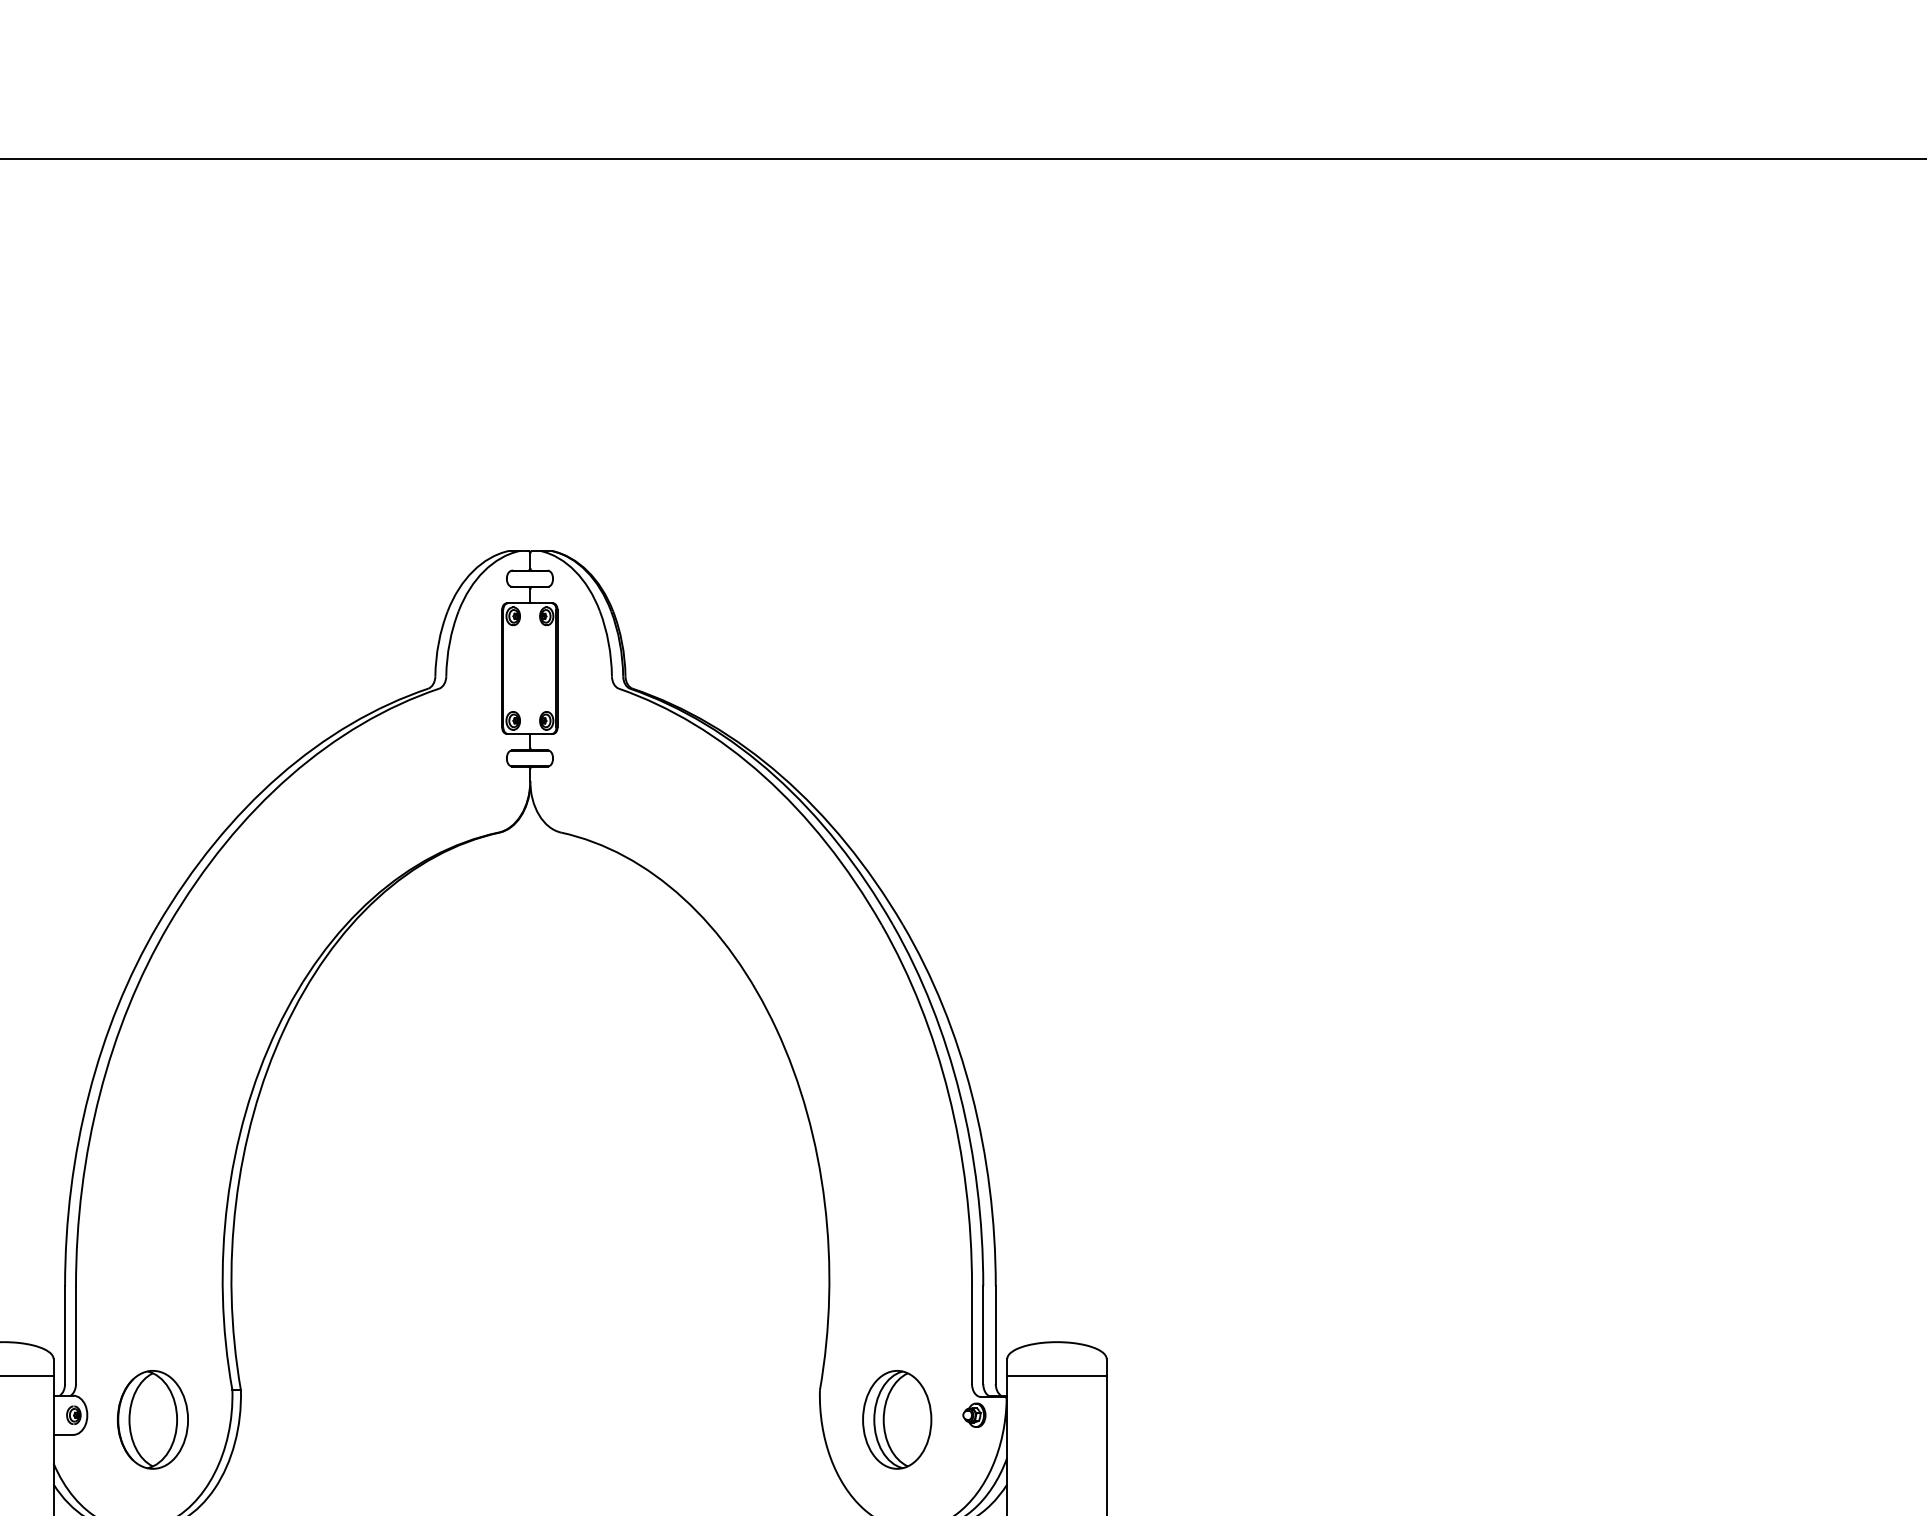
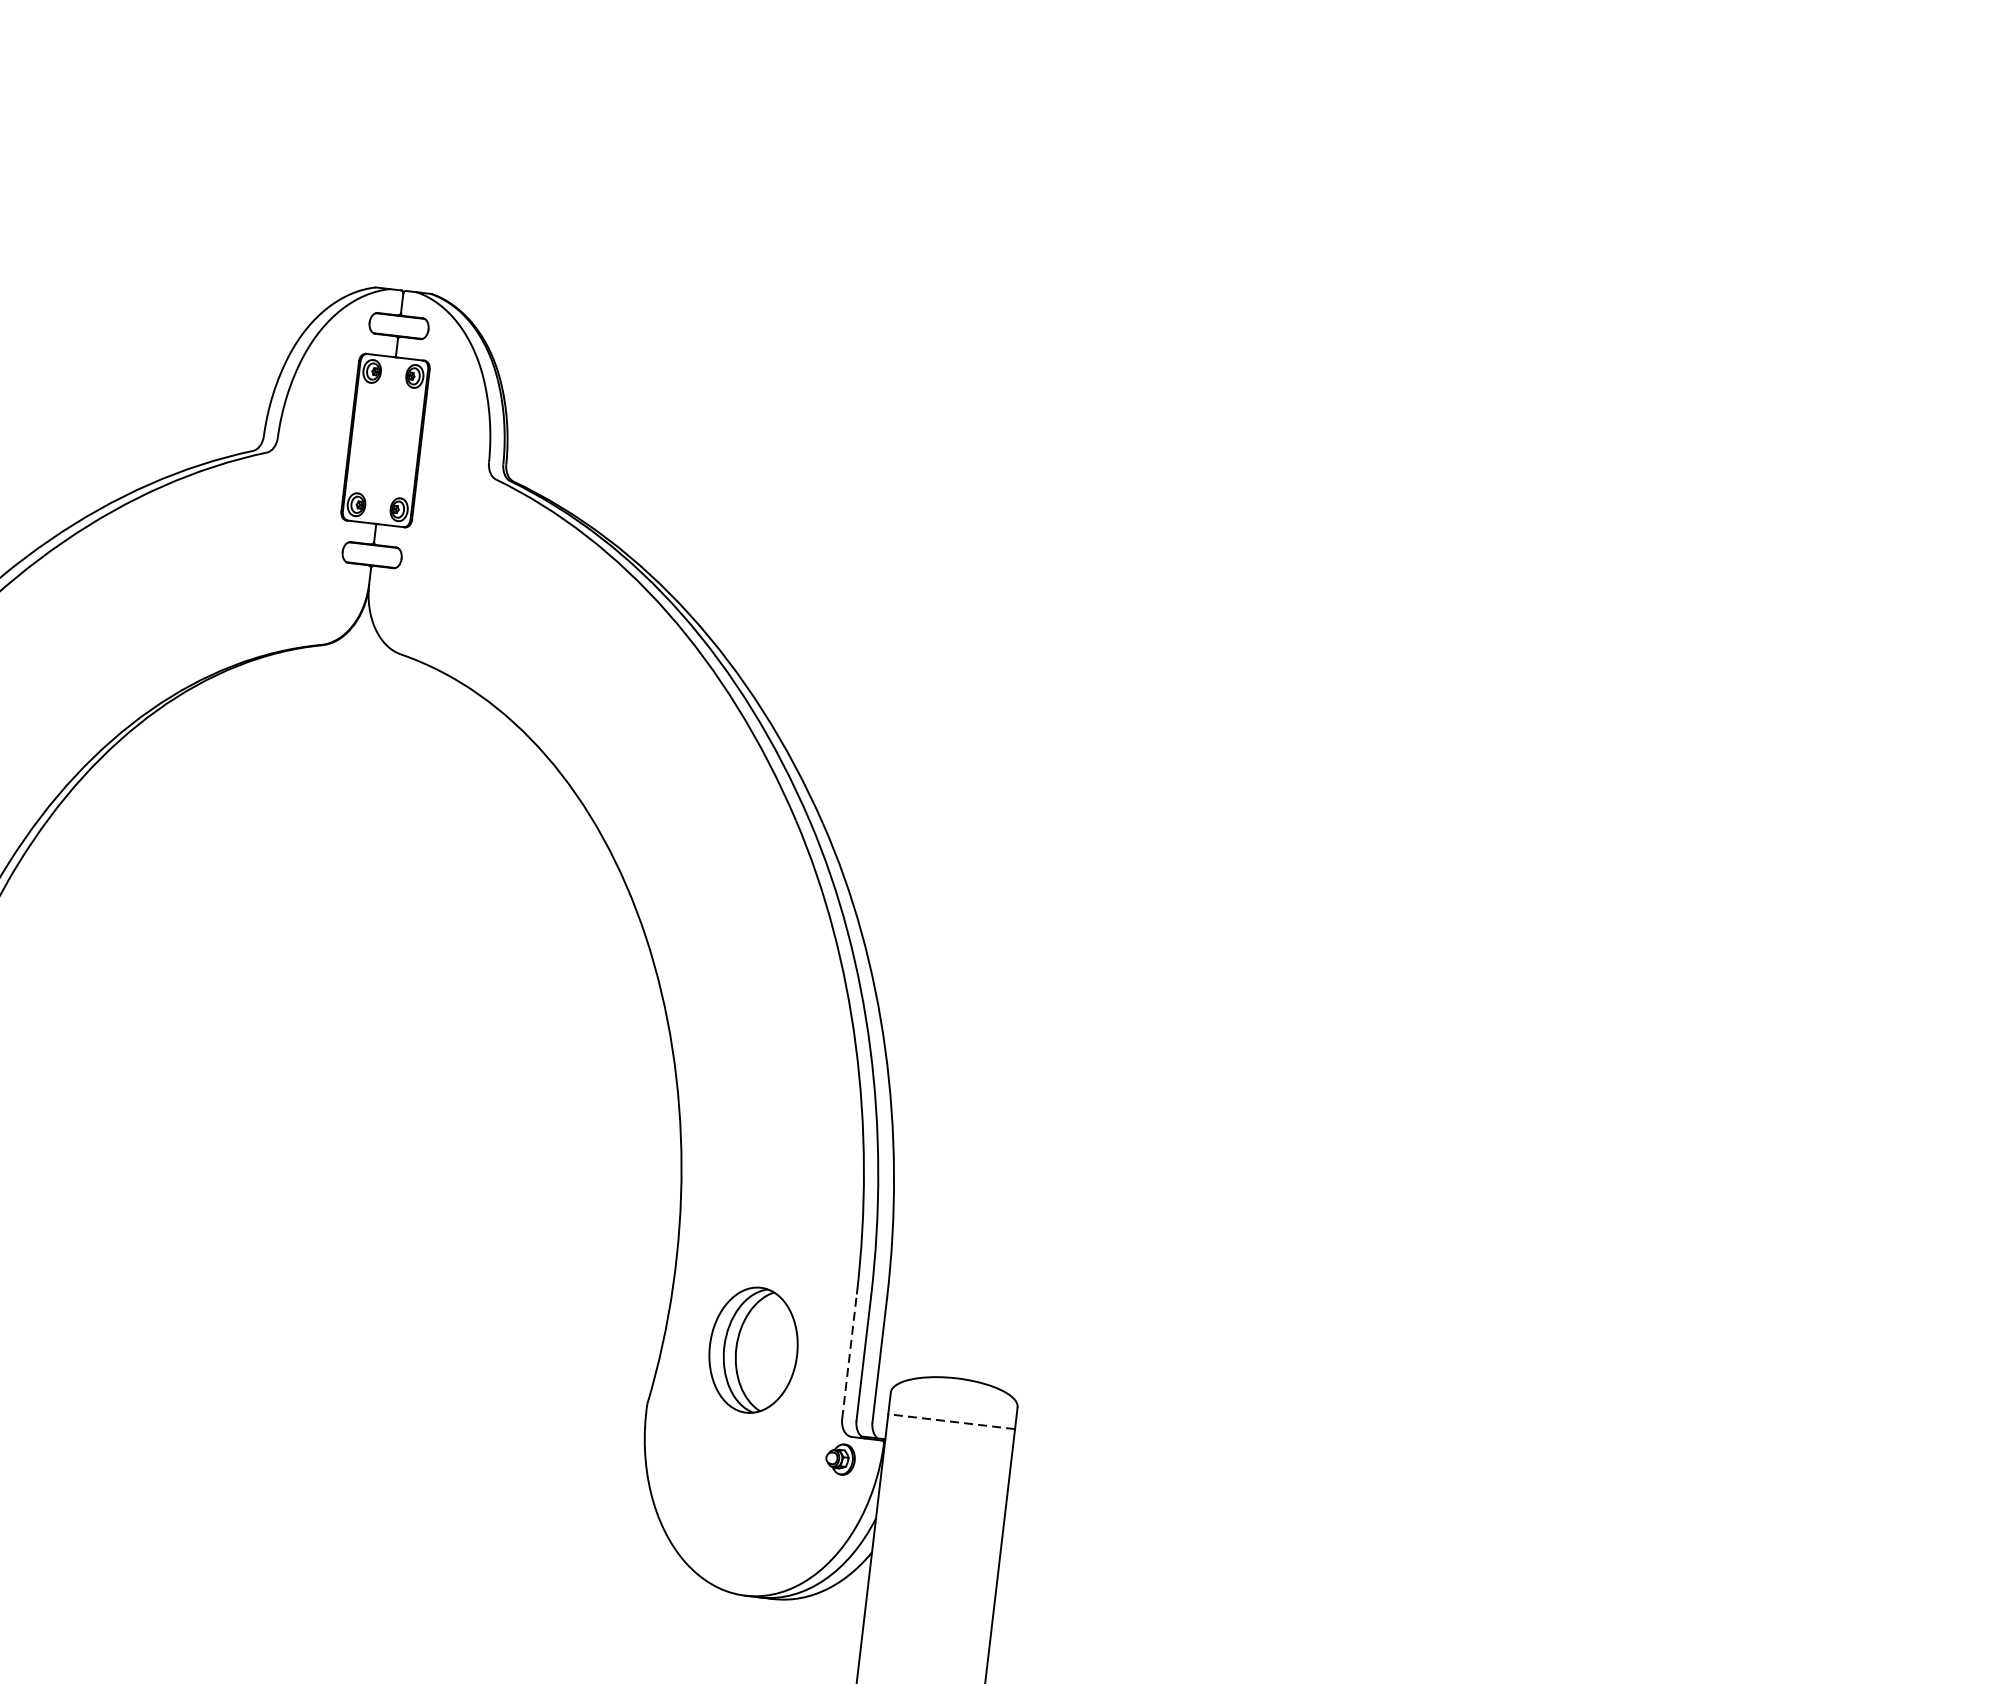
line: (972, 1335) -> (850, 1357), solid -> dashed
line: (1056, 1376) -> (951, 1422), solid -> dashed
part: (897, 1419) -> (753, 1349), moved

